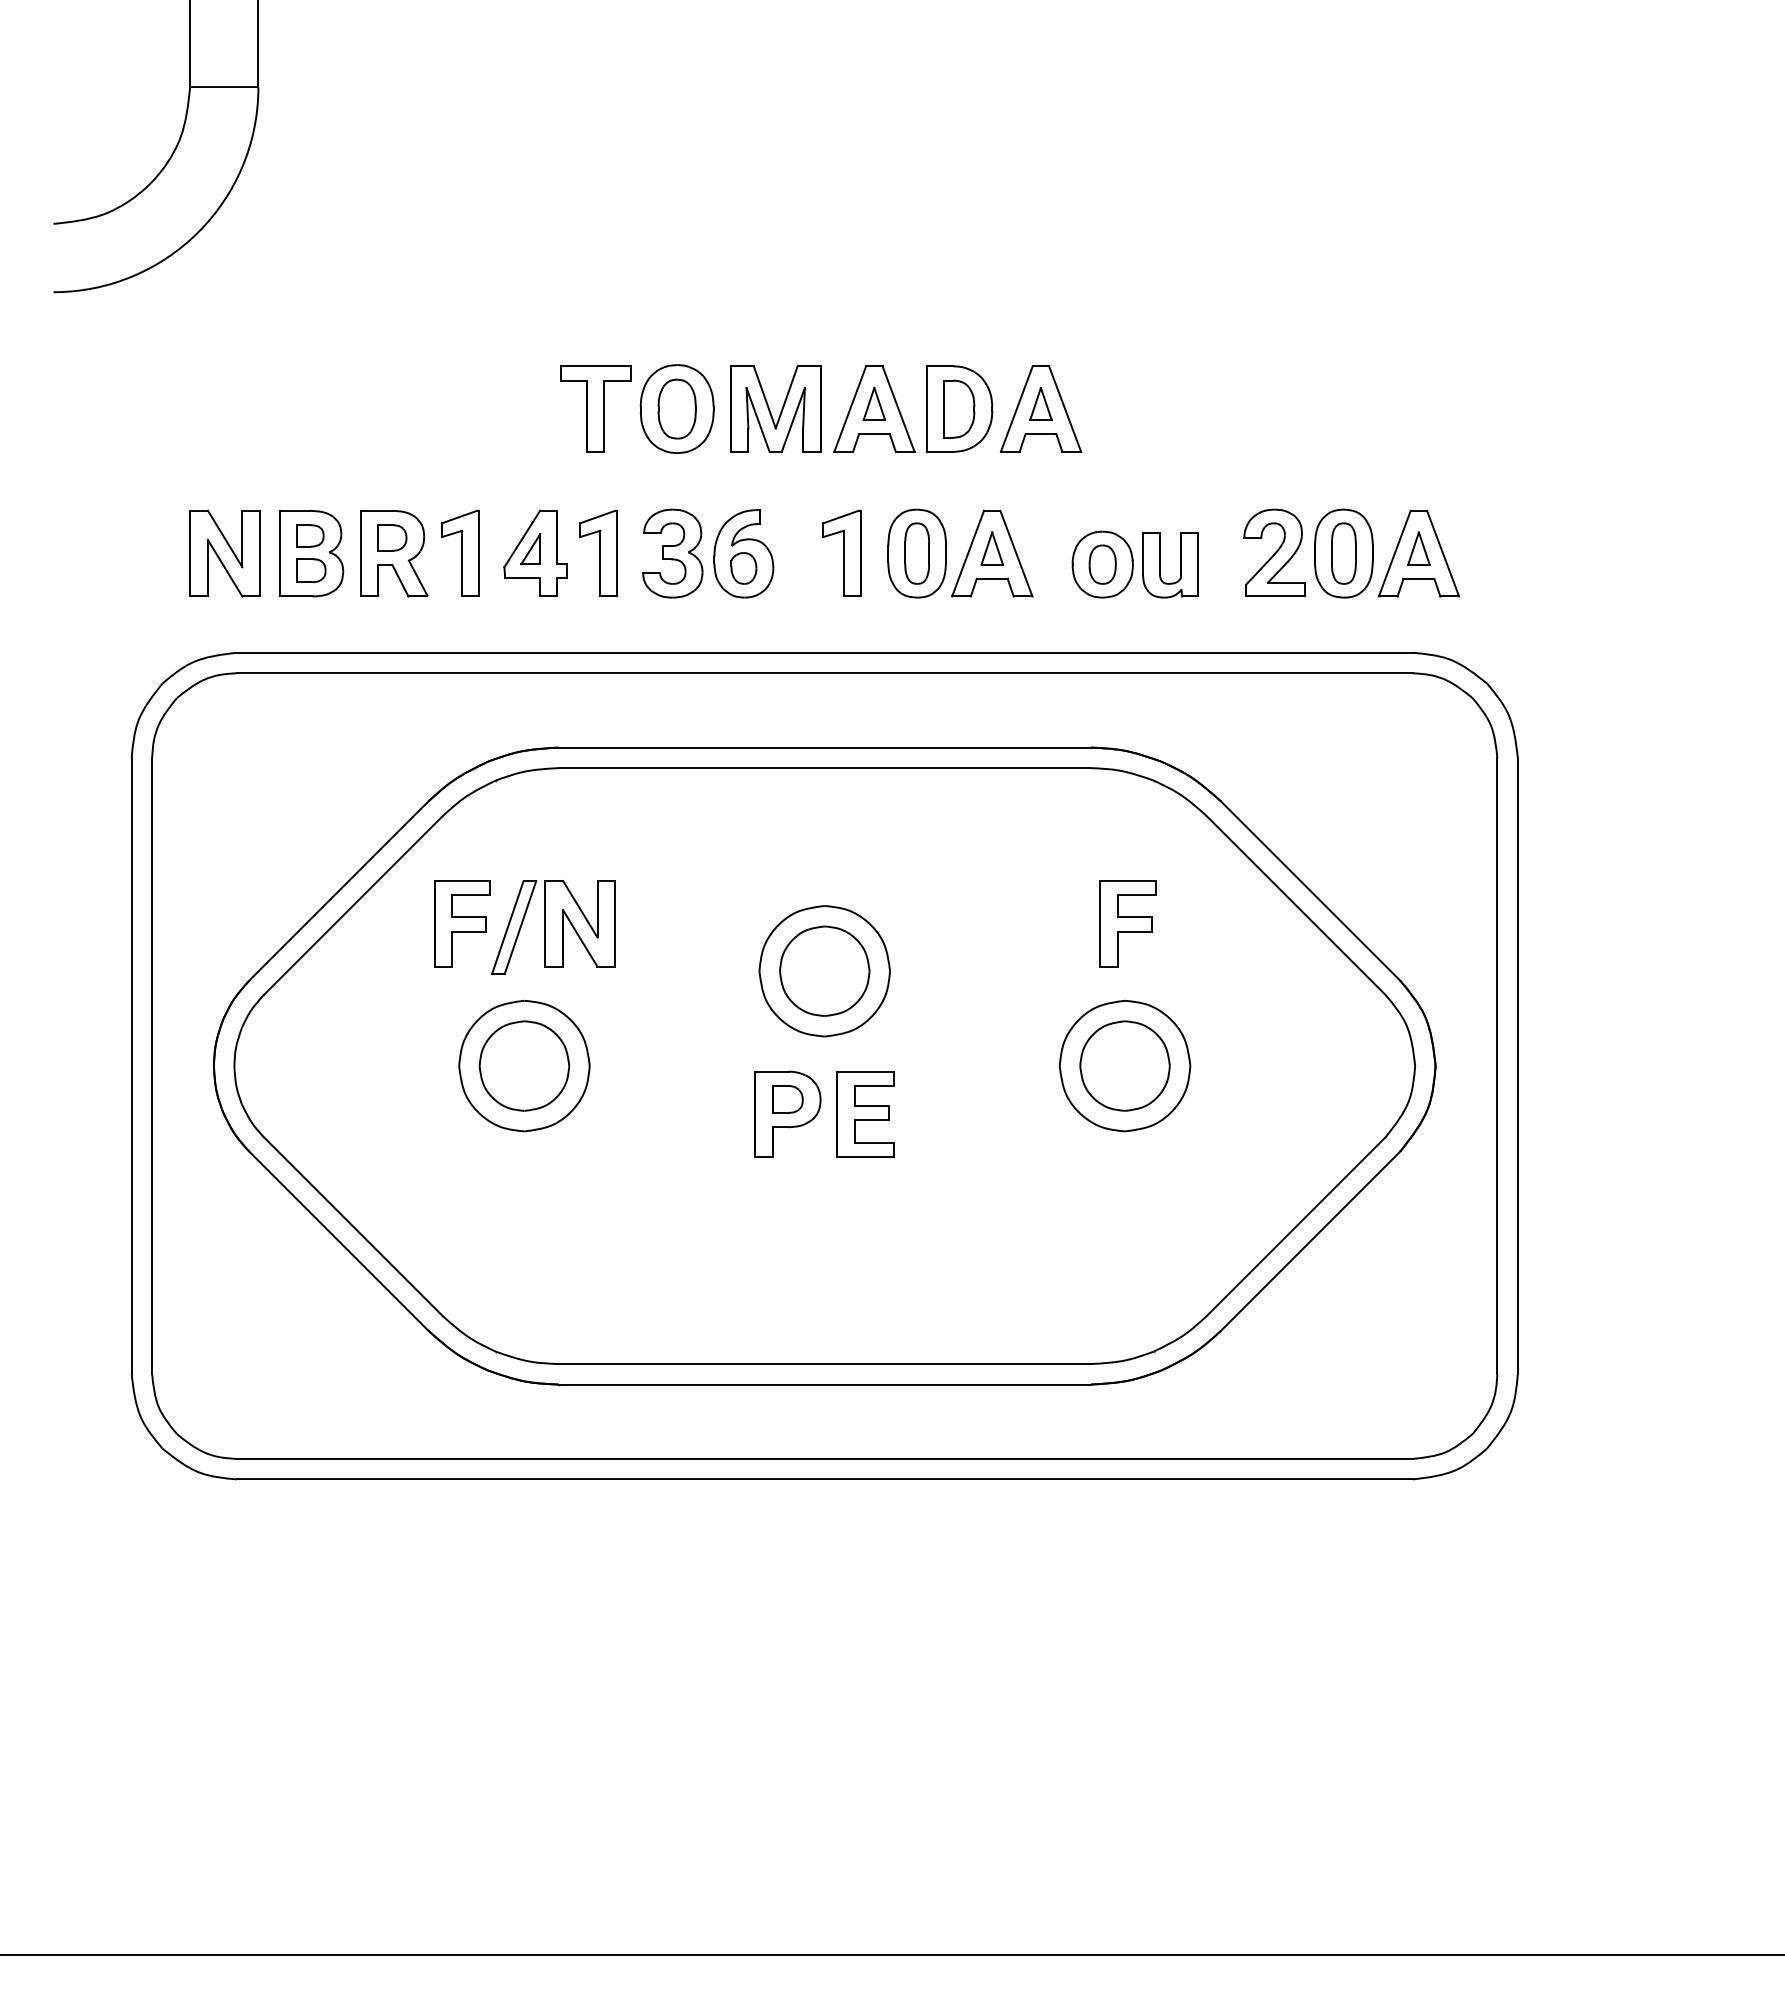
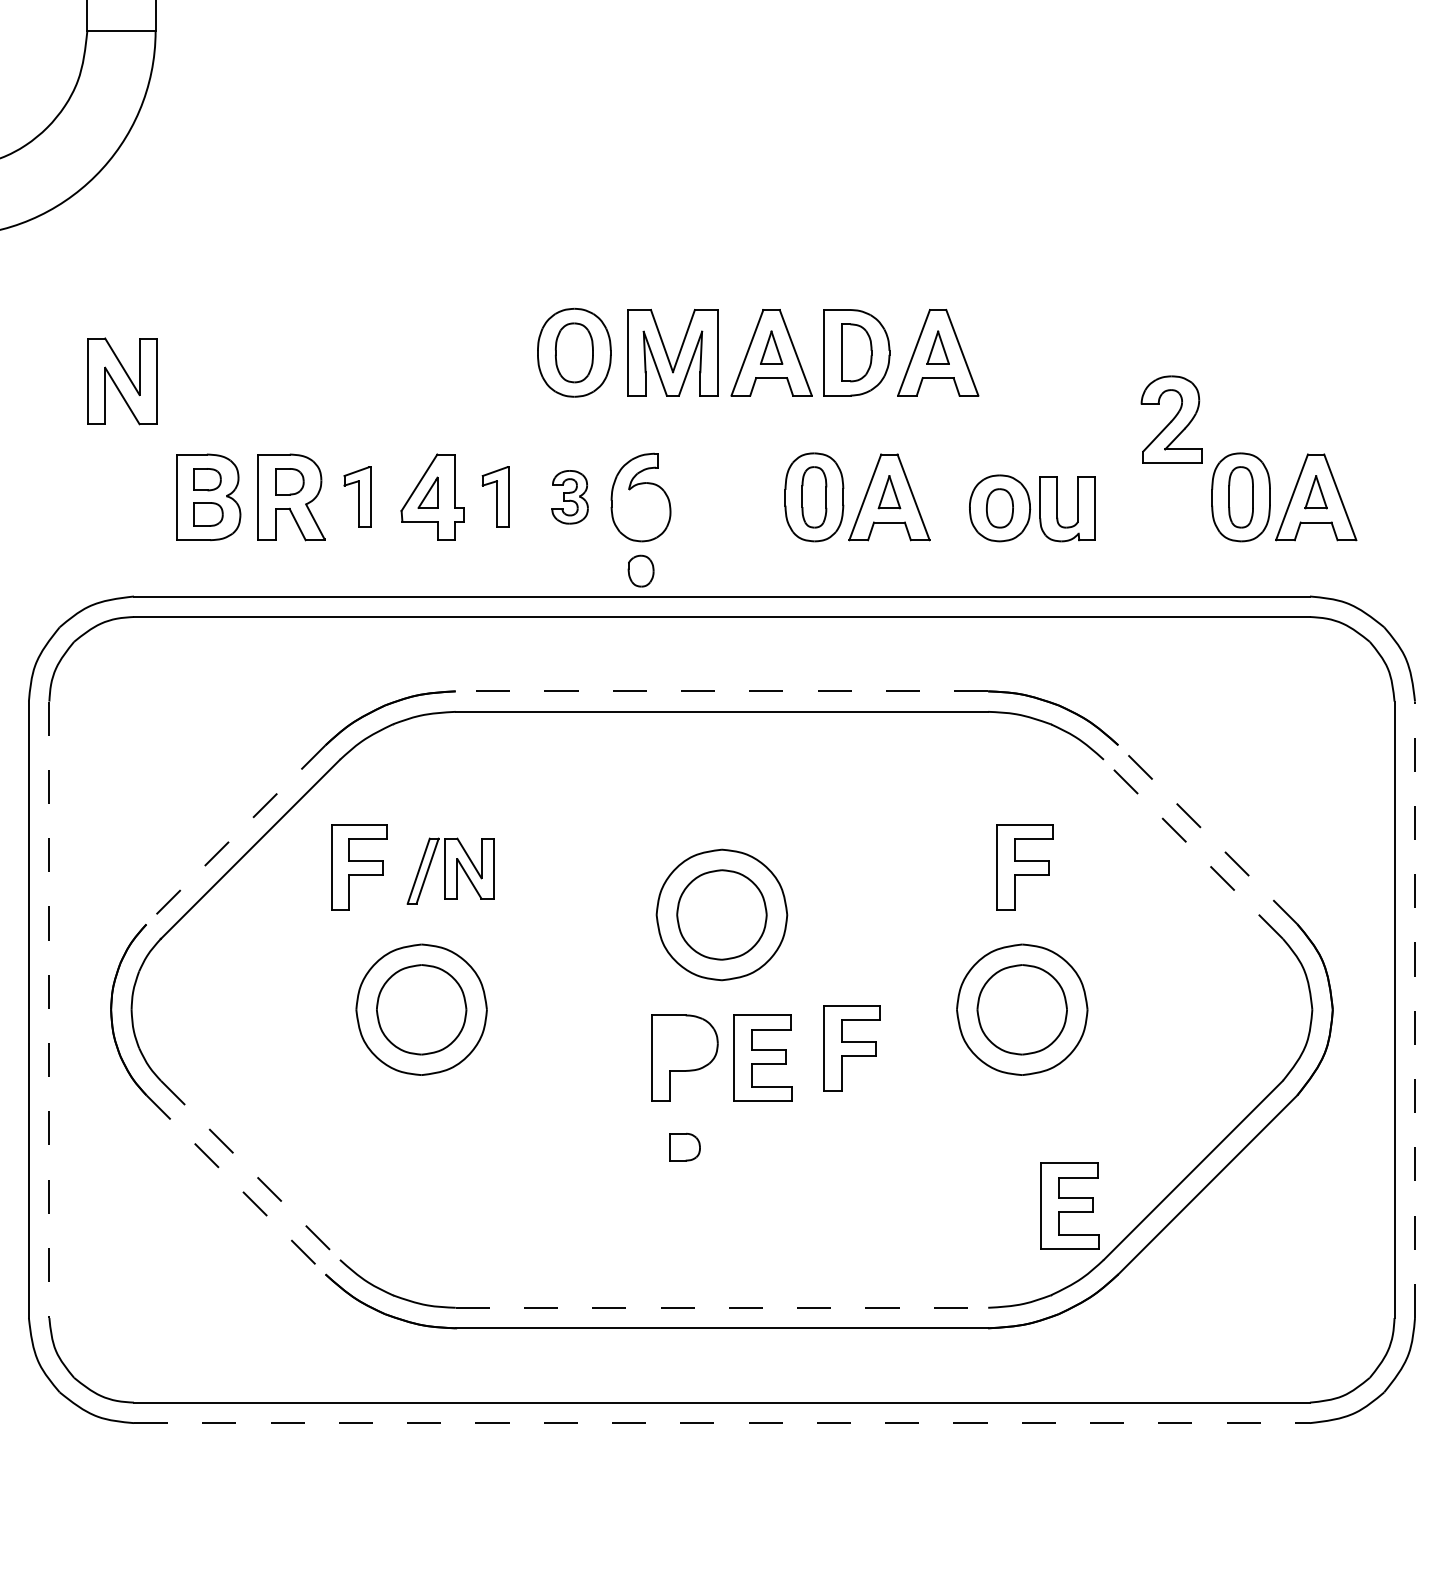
part: (595, 408) -> (492, 352), removed
part: (459, 552) -> (356, 496), size x0.7
part: (598, 552) -> (495, 496), size x0.7
part: (841, 552) -> (738, 496), removed
part: (1274, 552) -> (1171, 419), moved
part: (224, 553) -> (121, 381), moved
part: (672, 553) -> (569, 497), size x0.6
part: (743, 568) -> (640, 571), moved
line: (824, 747) -> (721, 691), solid -> dashed
line: (338, 891) -> (235, 835), solid -> dashed
line: (1310, 891) -> (1207, 835), solid -> dashed
line: (1296, 905) -> (1193, 849), solid -> dashed
part: (553, 927) -> (450, 871), size x0.7
line: (1517, 1065) -> (1414, 1009), solid -> dashed
line: (152, 1066) -> (49, 1010), solid -> dashed
part: (787, 1099) -> (684, 1147), moved
part: (954, 1104) -> (851, 1048), added
line: (353, 1226) -> (250, 1170), solid -> dashed
line: (338, 1241) -> (235, 1185), solid -> dashed
part: (1172, 1262) -> (1069, 1206), added
line: (825, 1364) -> (722, 1308), solid -> dashed
line: (824, 1479) -> (721, 1423), solid -> dashed

